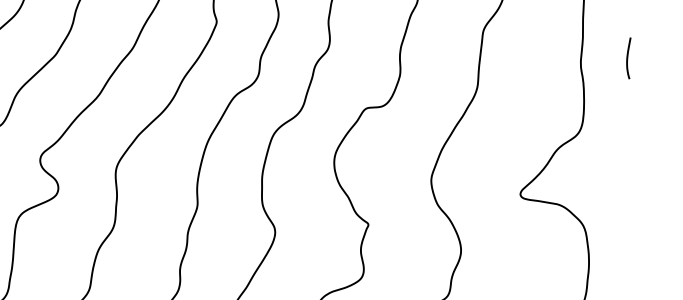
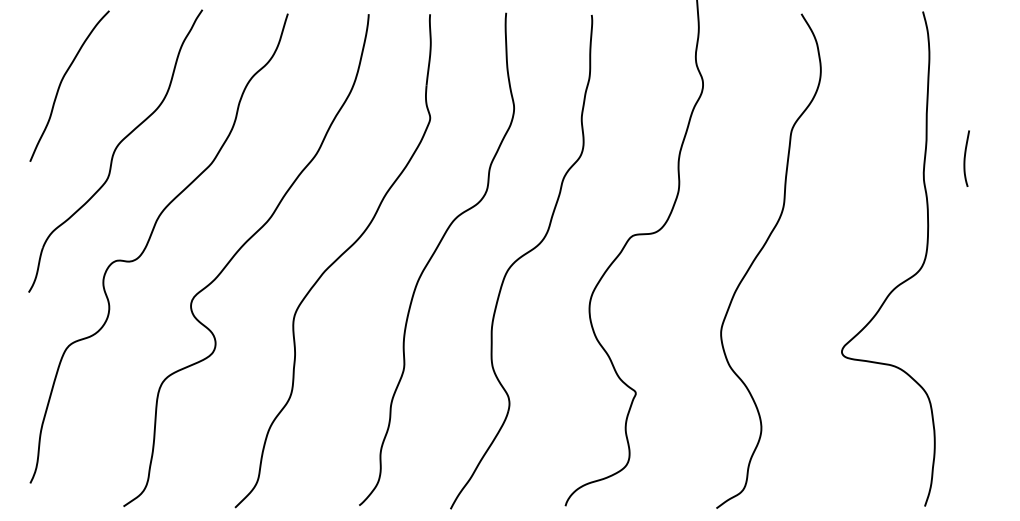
curve: (627, 58) -> (965, 158), moved

